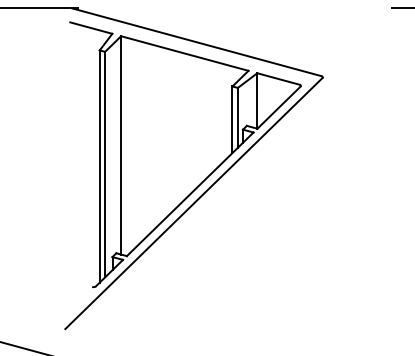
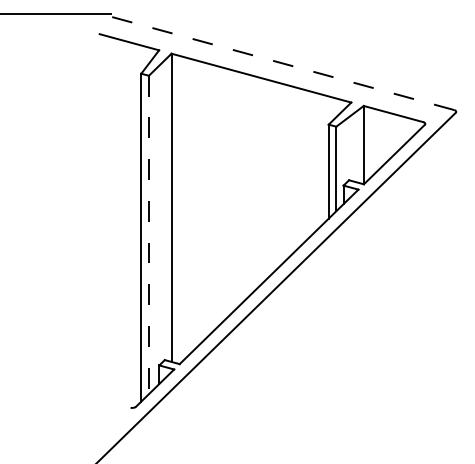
line: (195, 42) -> (276, 62), solid -> dashed
line: (105, 164) -> (149, 234), solid -> dashed

